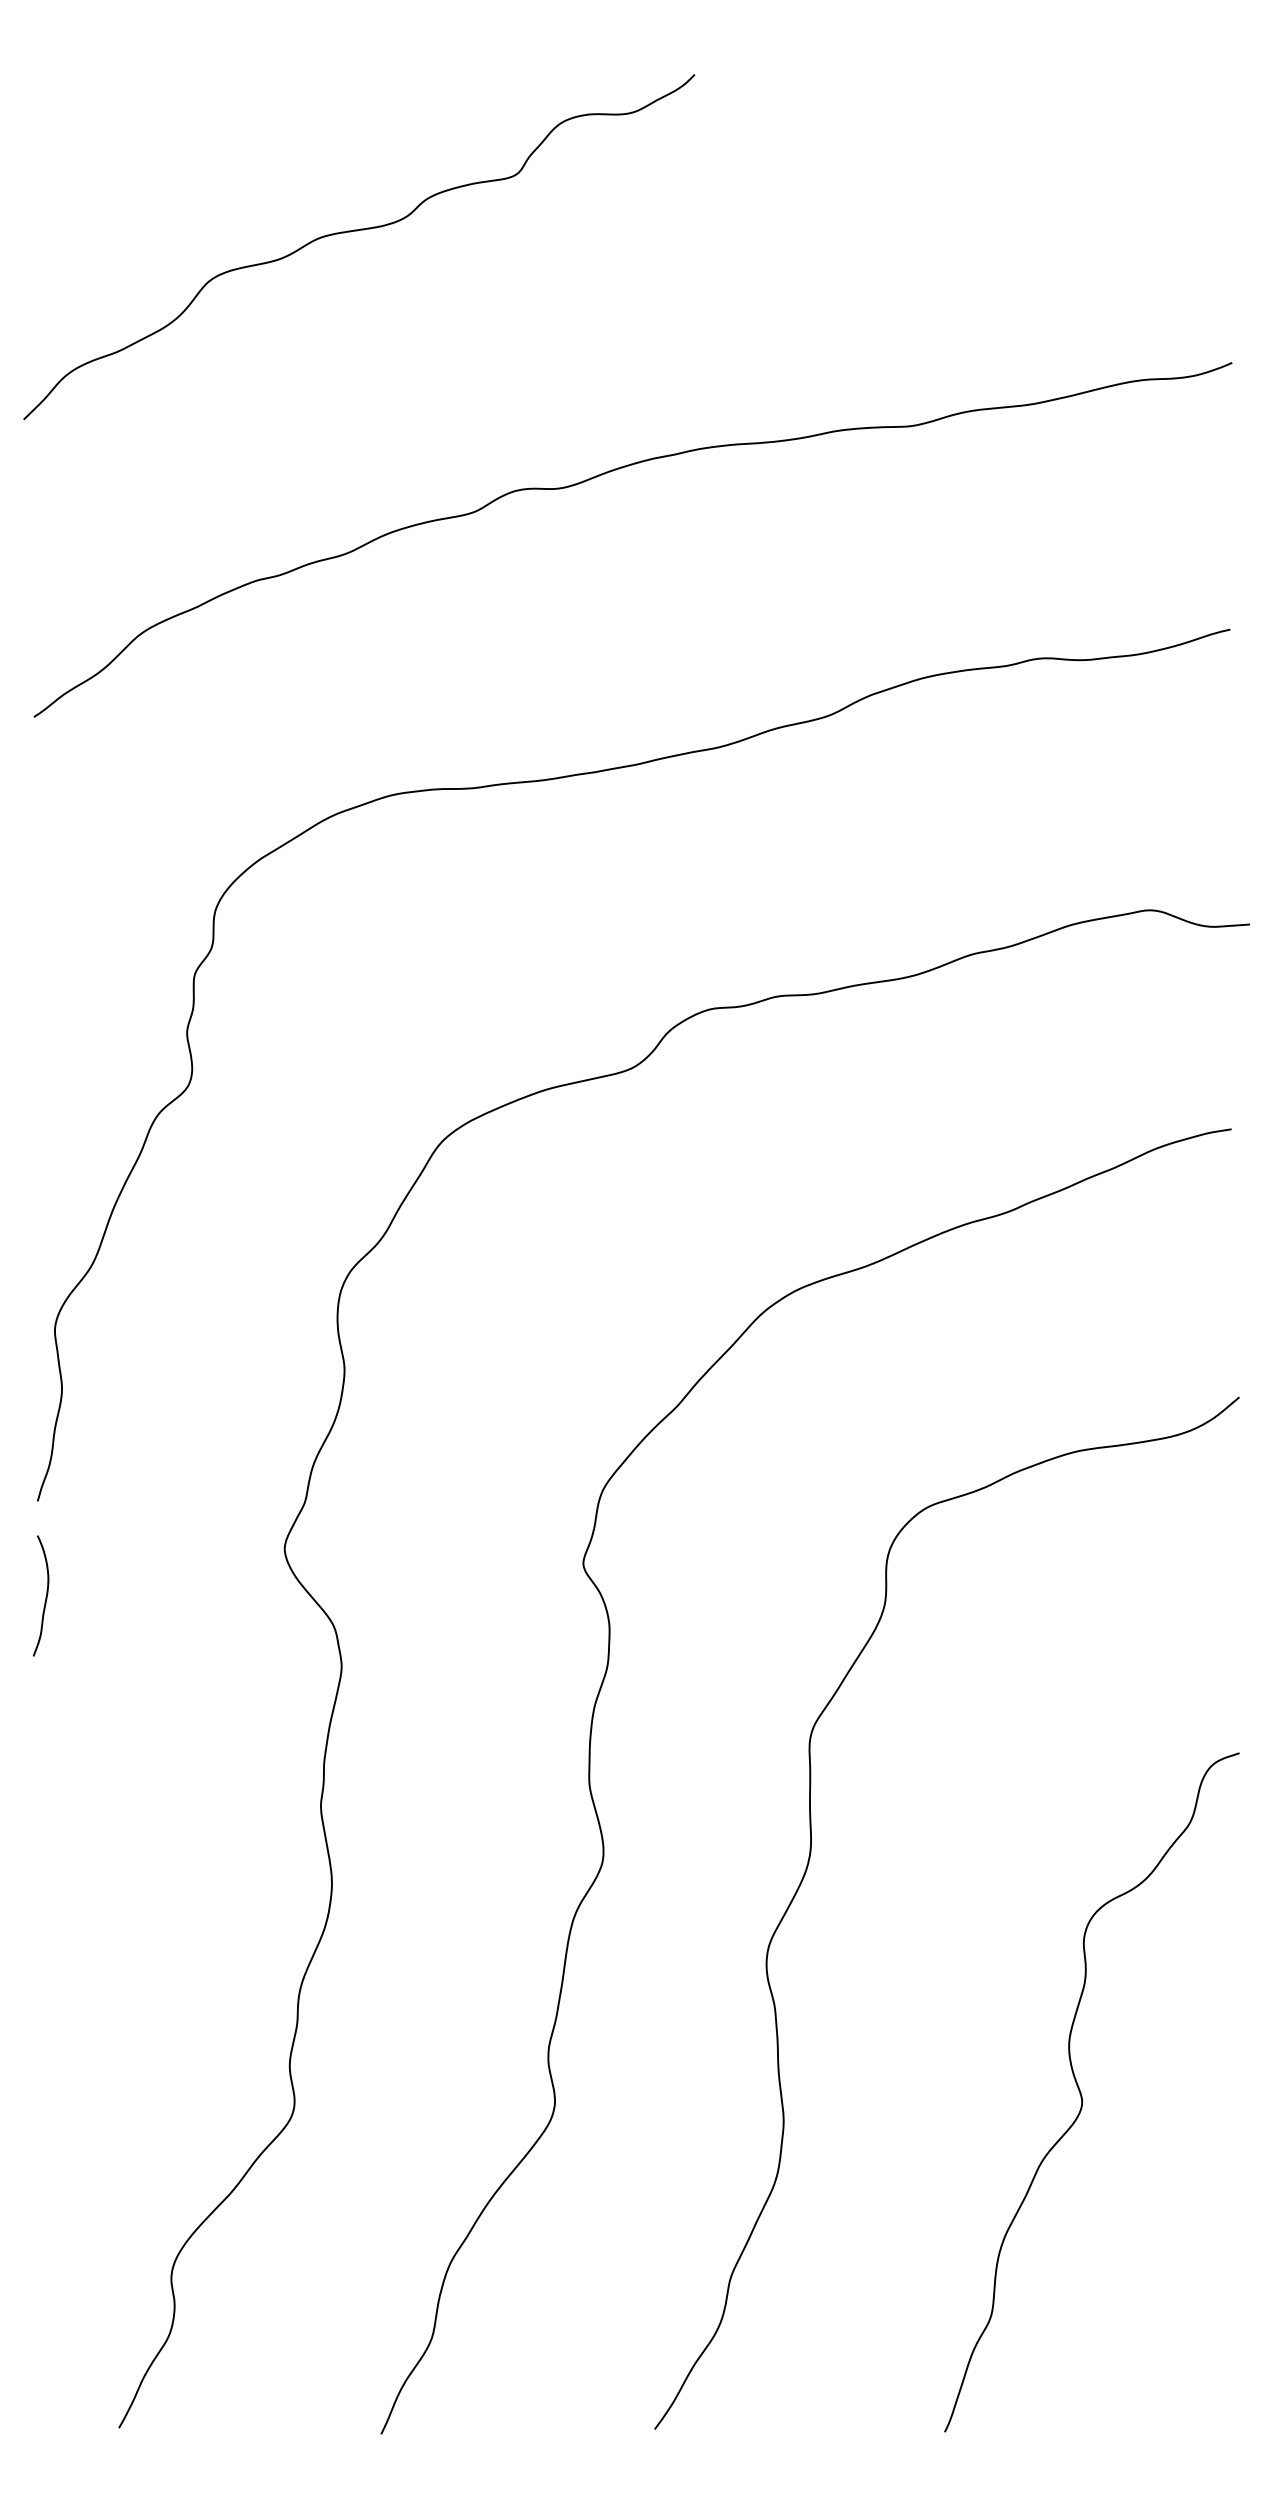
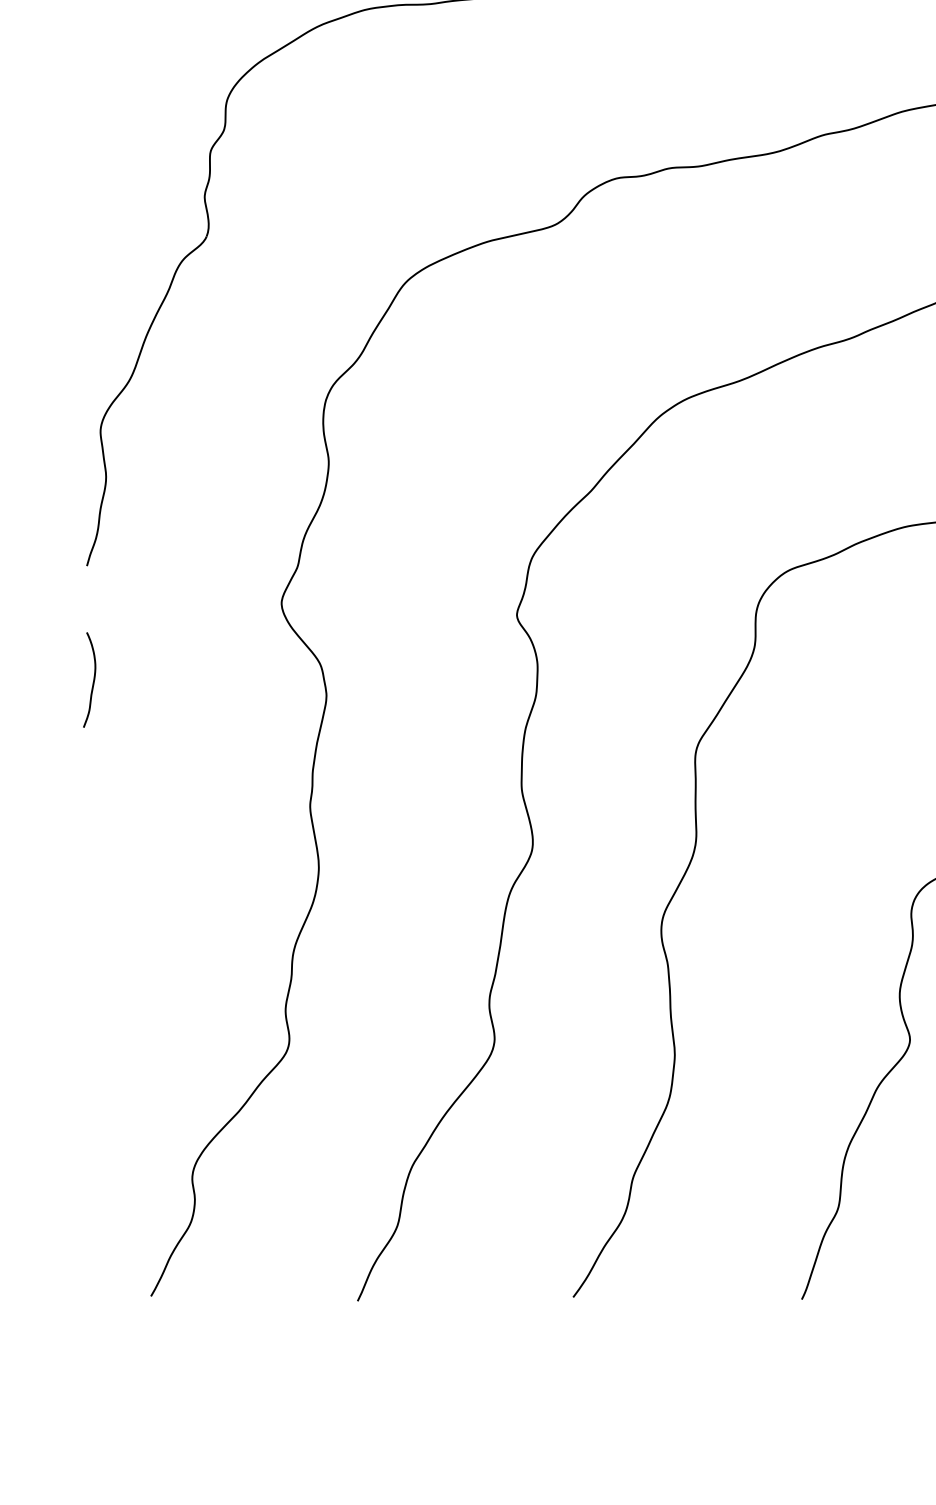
curve: (45, 1596) -> (93, 680), moved

